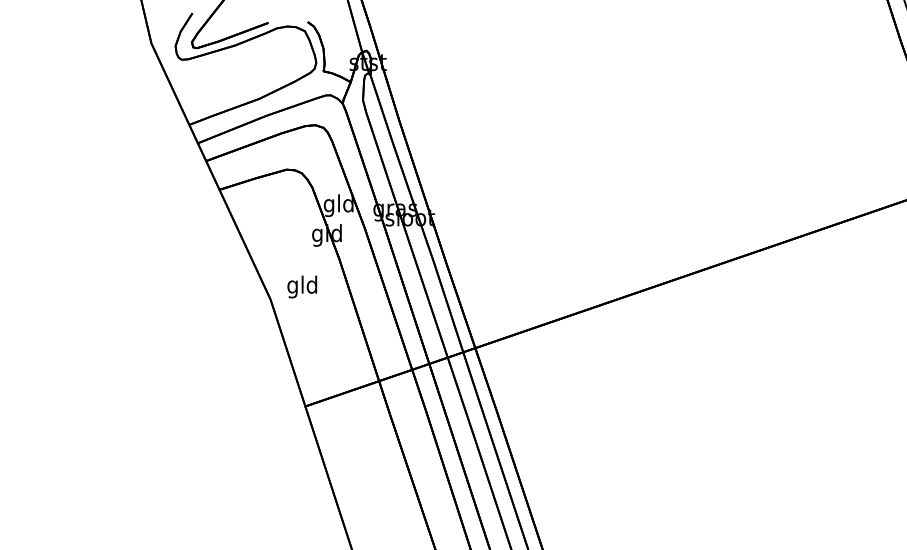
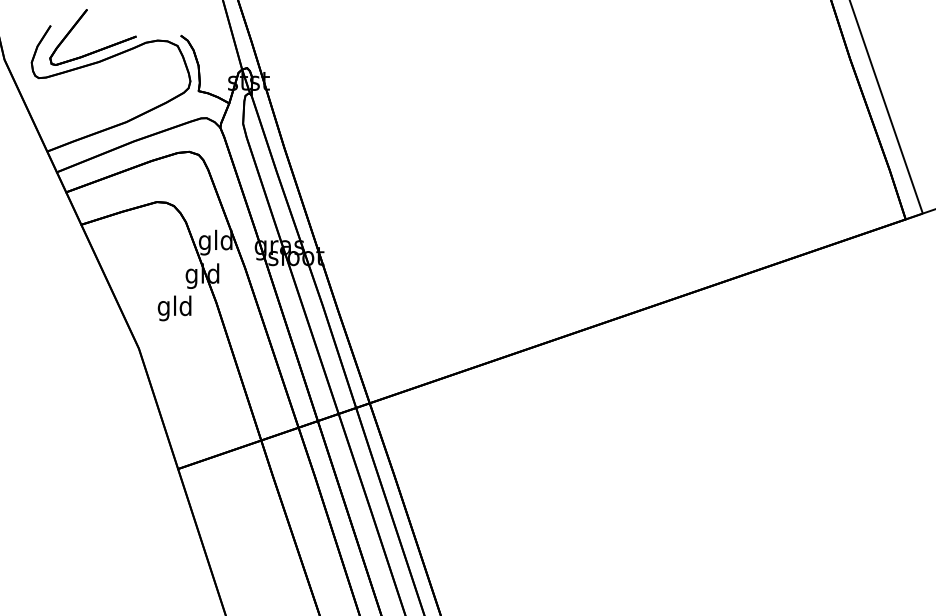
text: (302, 286) -> (174, 307), moved

